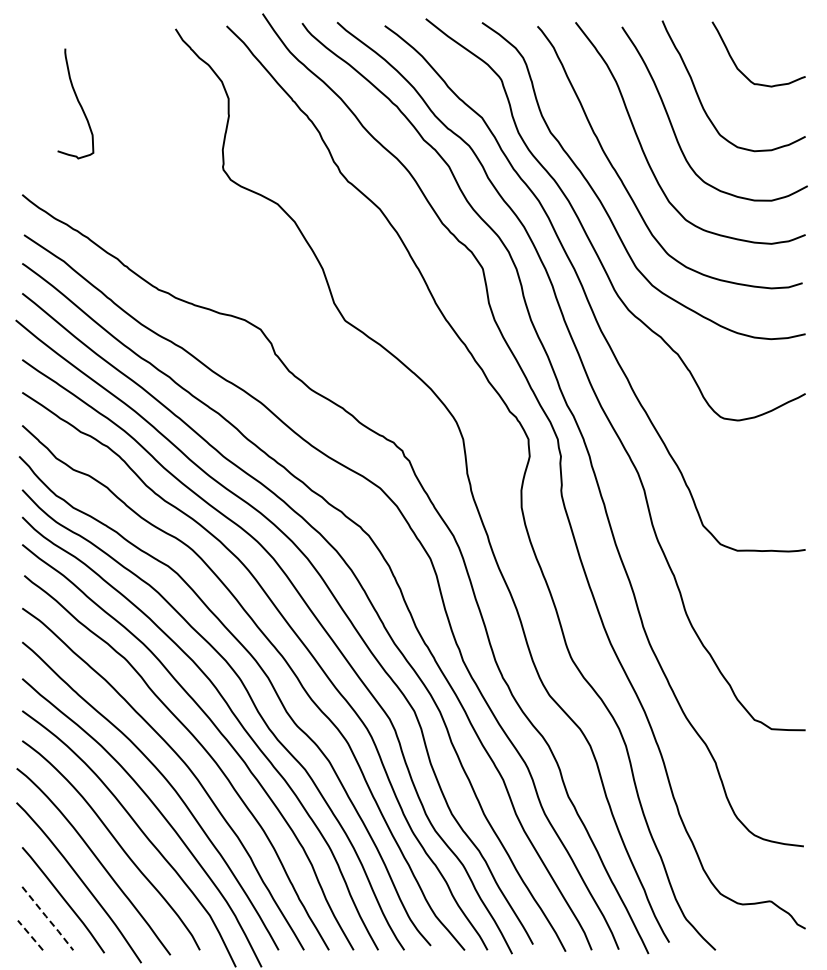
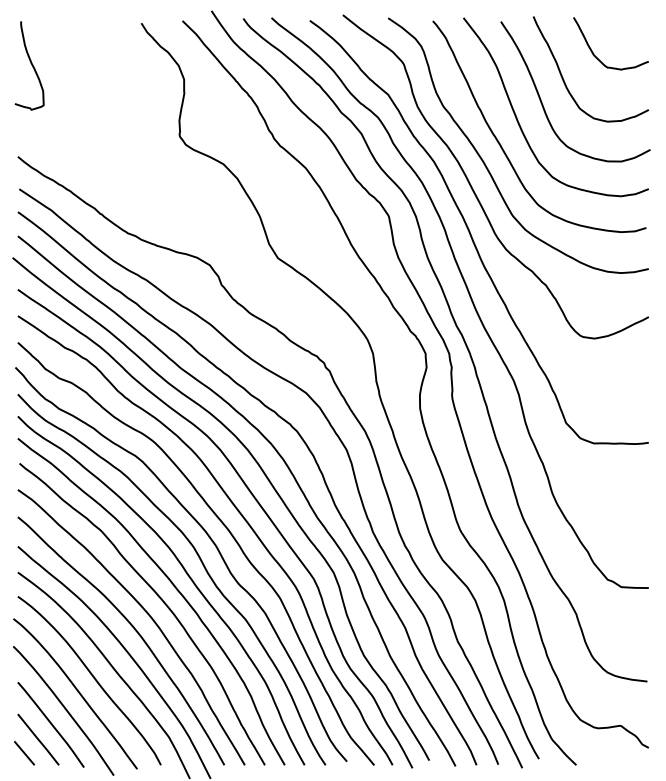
curve: (77, 101) -> (30, 63), moved
line: (48, 919) -> (39, 740), dashed -> solid
line: (30, 935) -> (24, 753), dashed -> solid

